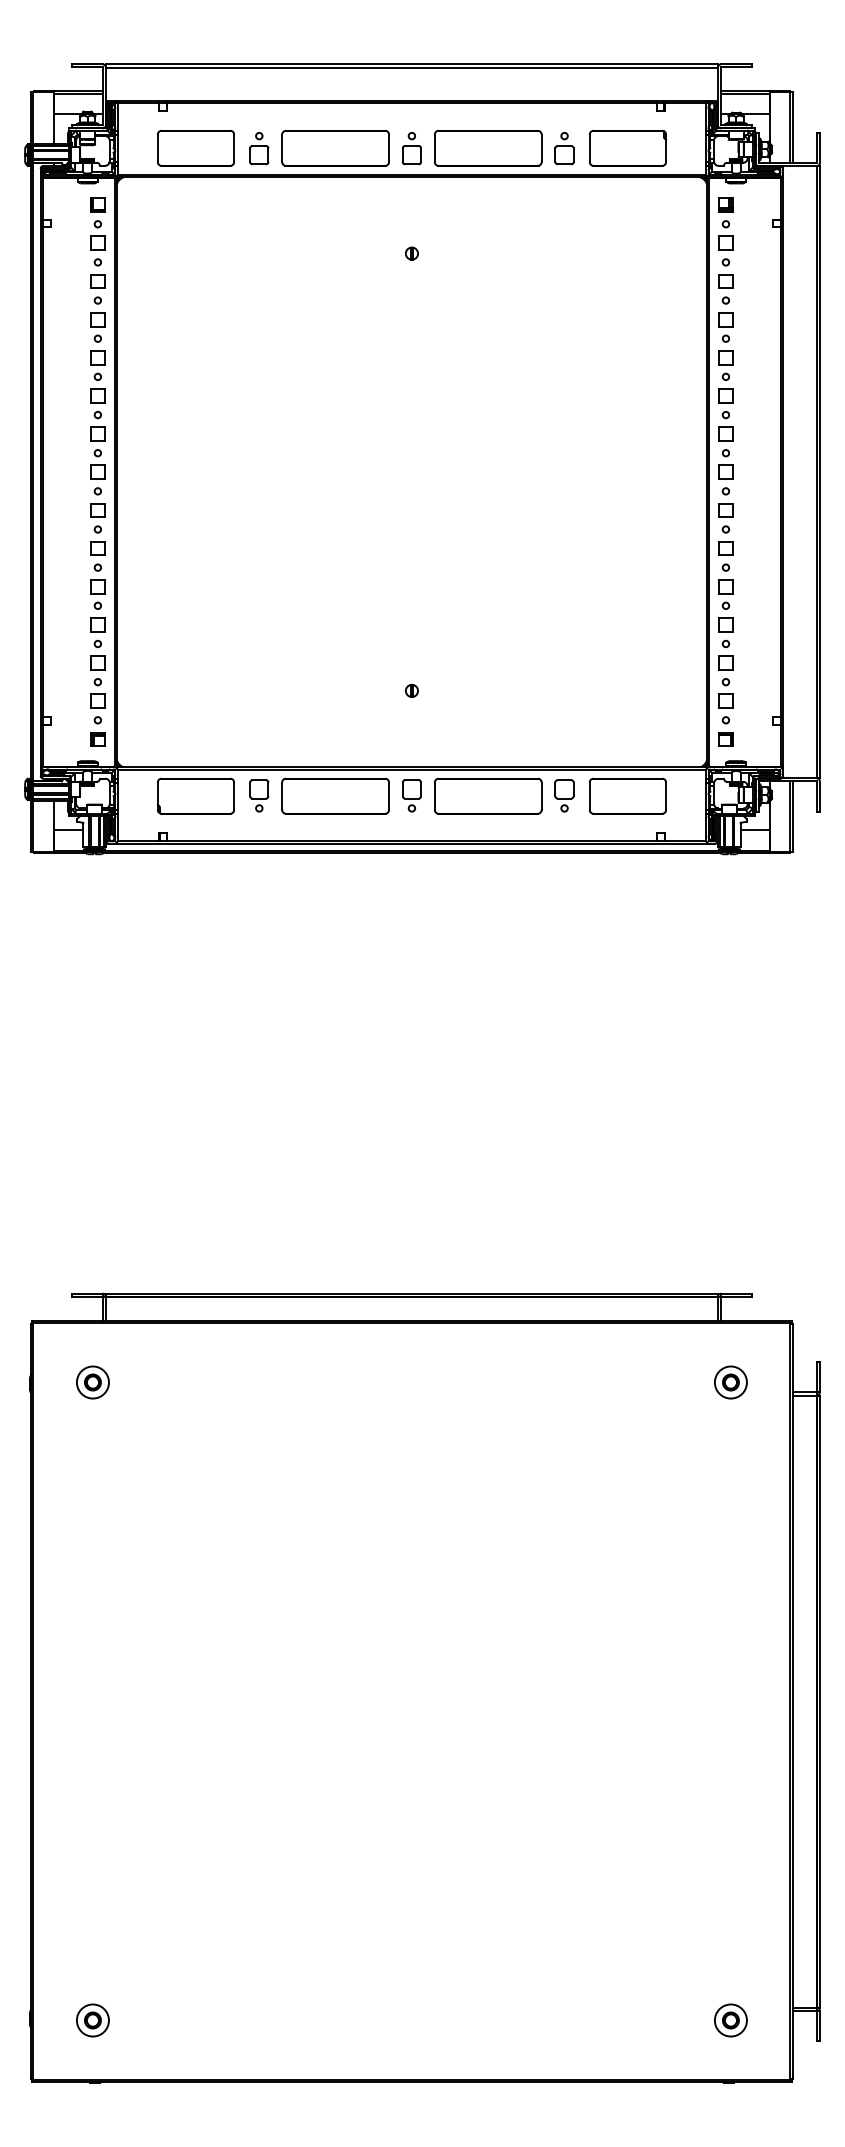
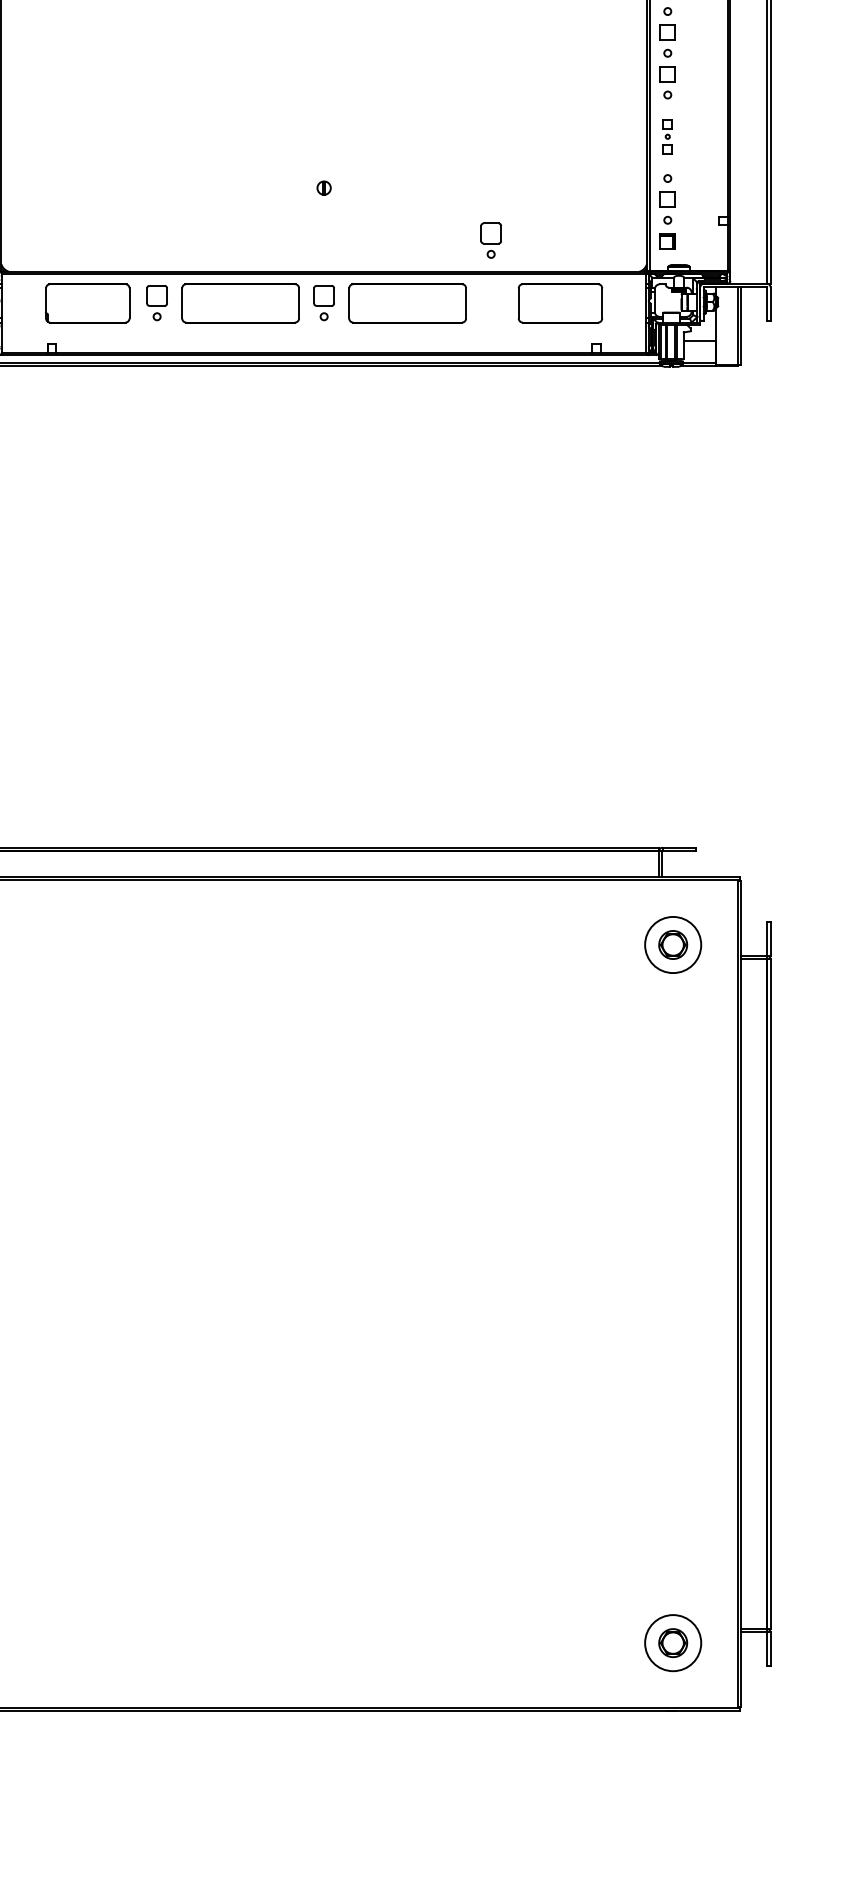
part: (725, 643) -> (667, 136), size x0.6
part: (564, 795) -> (491, 240), moved
part: (730, 1382) -> (672, 944), size x1.6
part: (730, 2020) -> (672, 1643), size x1.6

